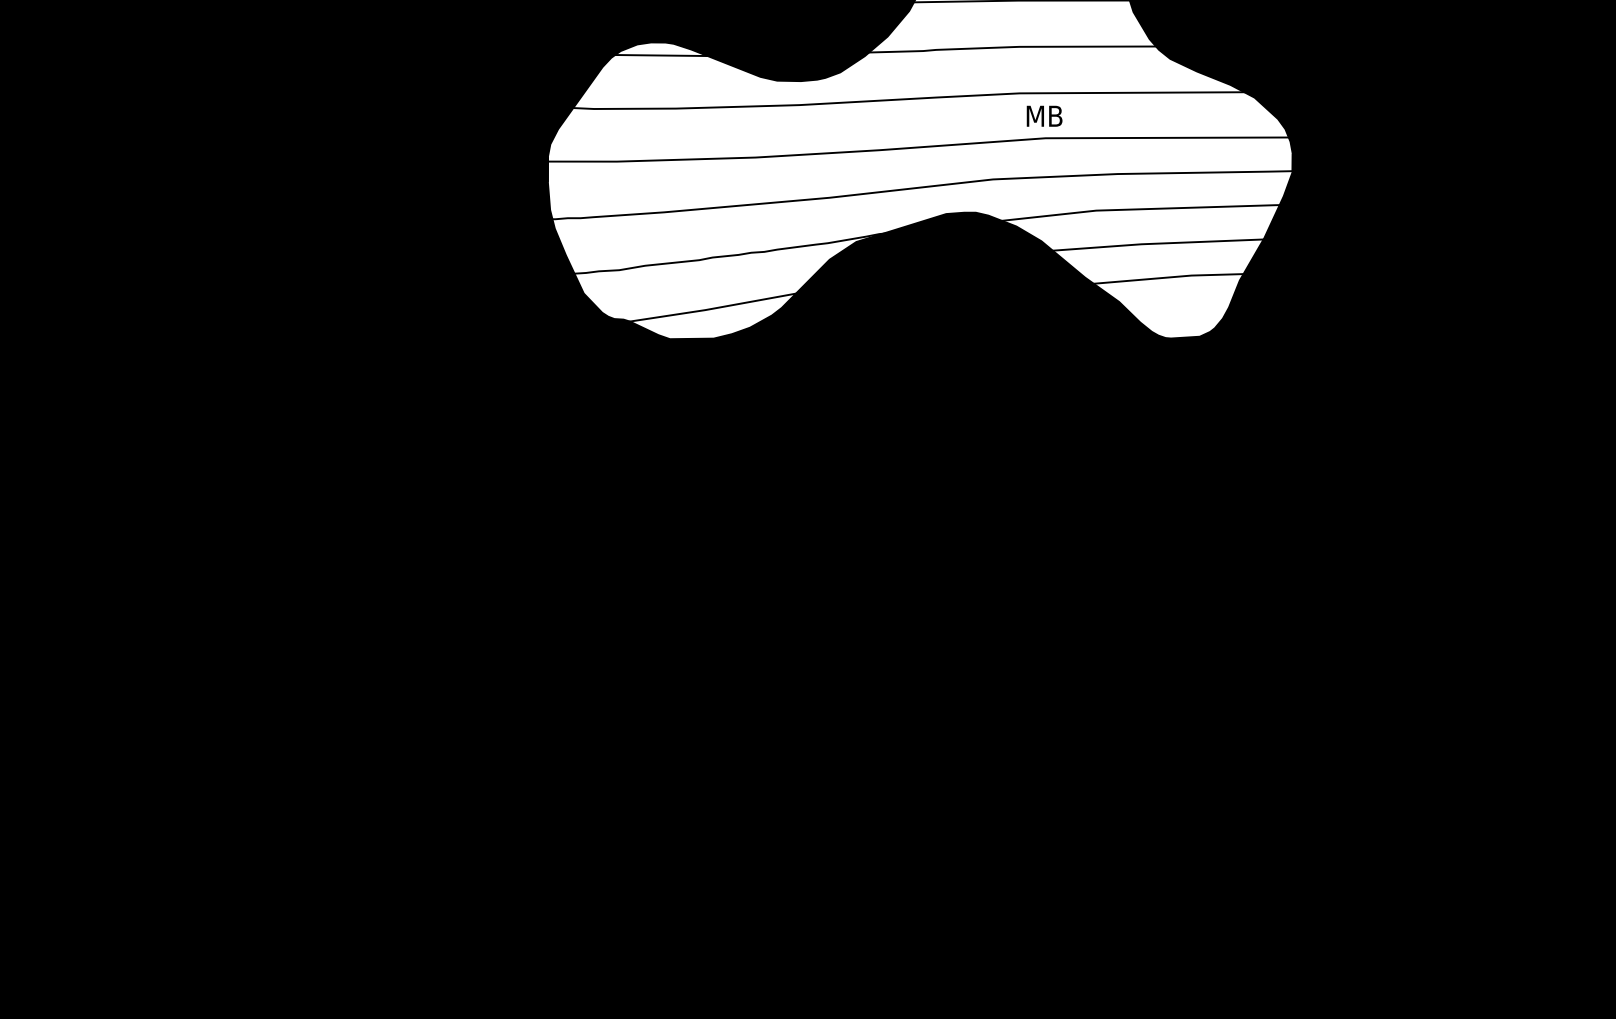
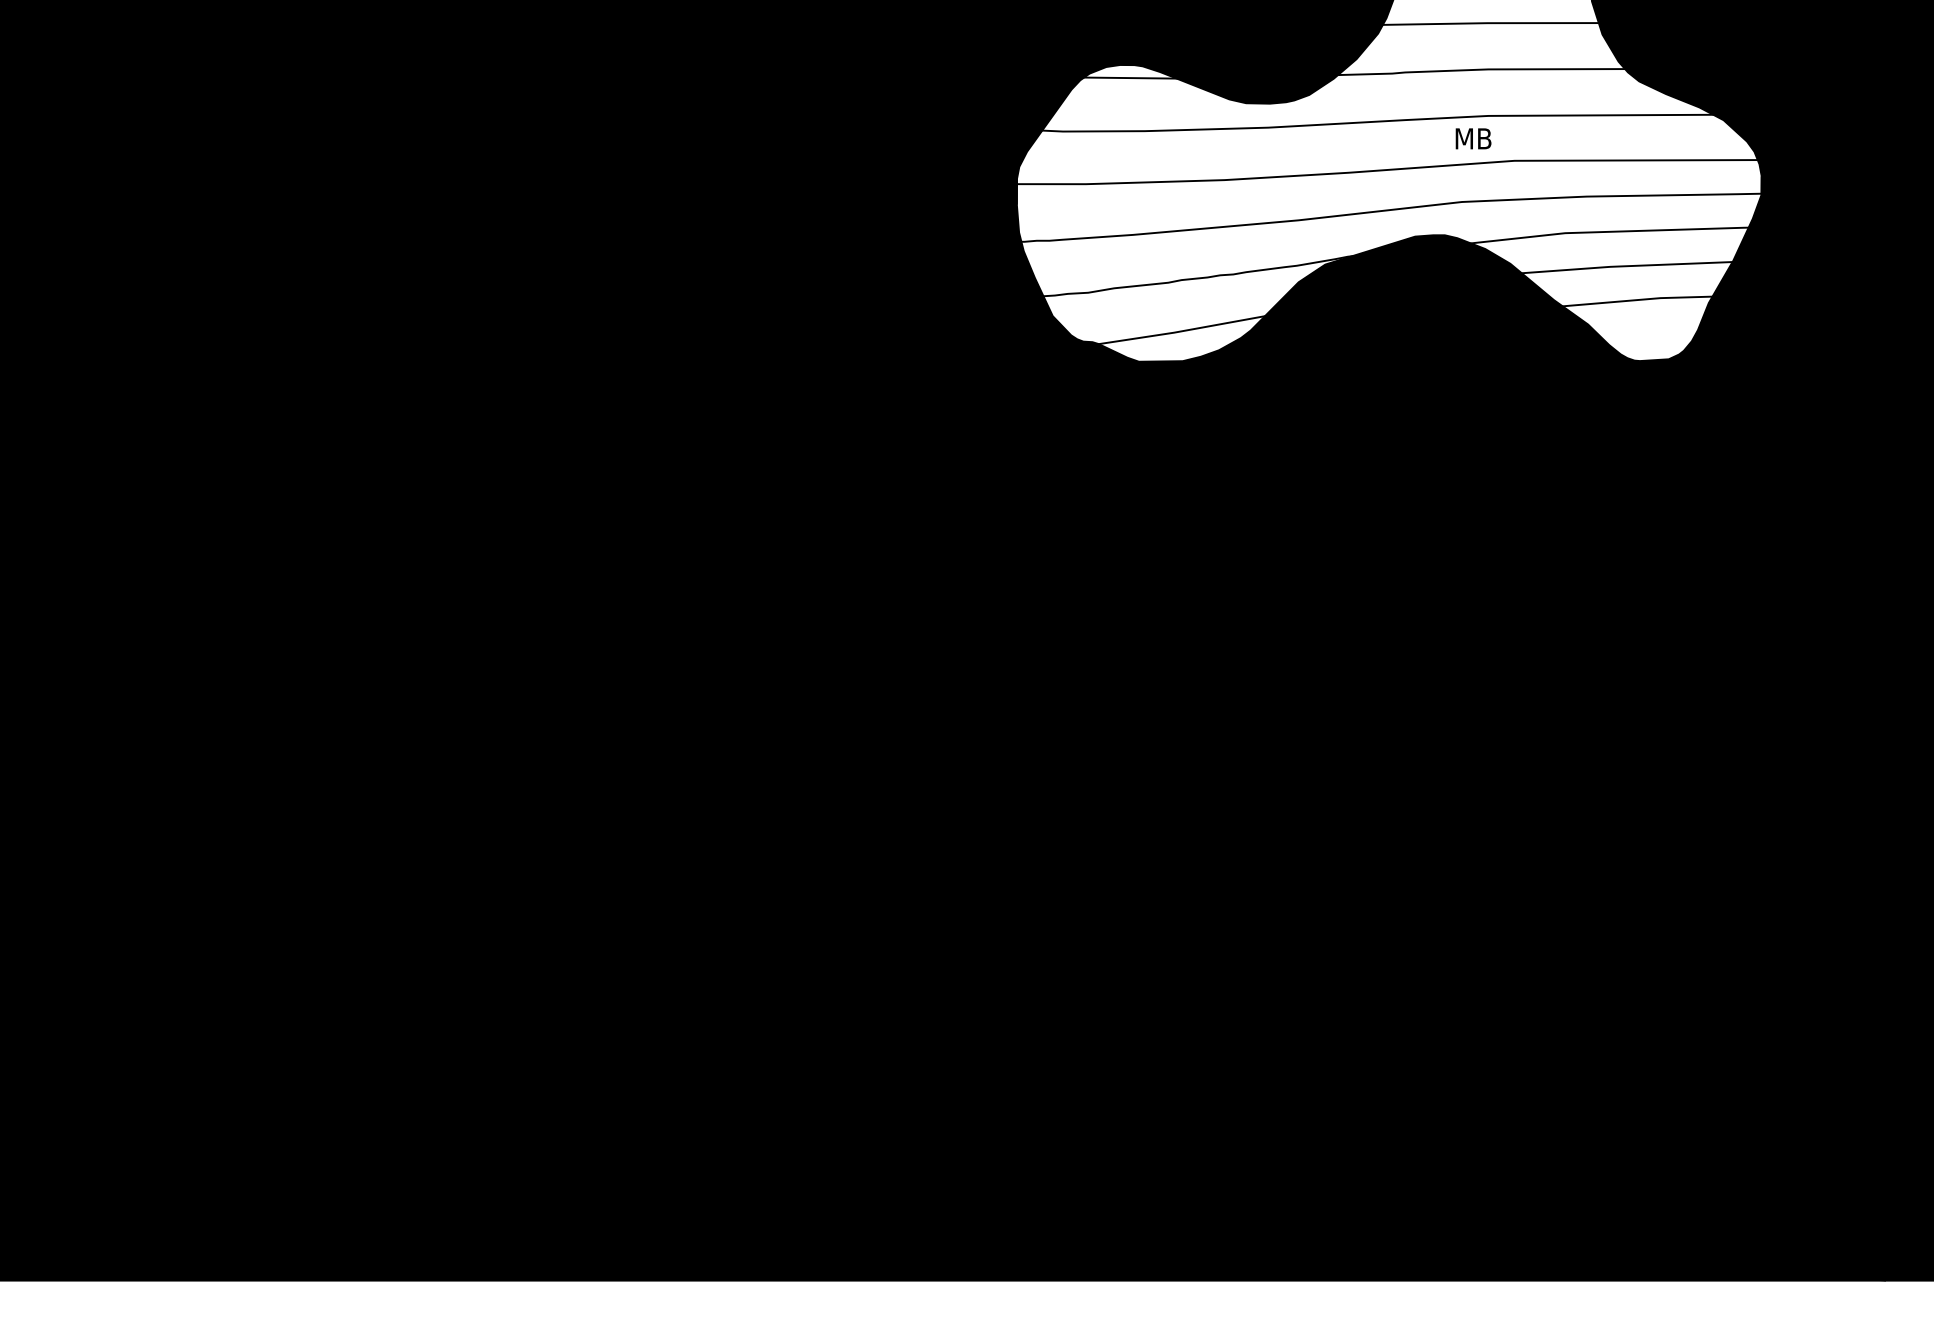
text: (1044, 115) -> (1473, 138), moved

